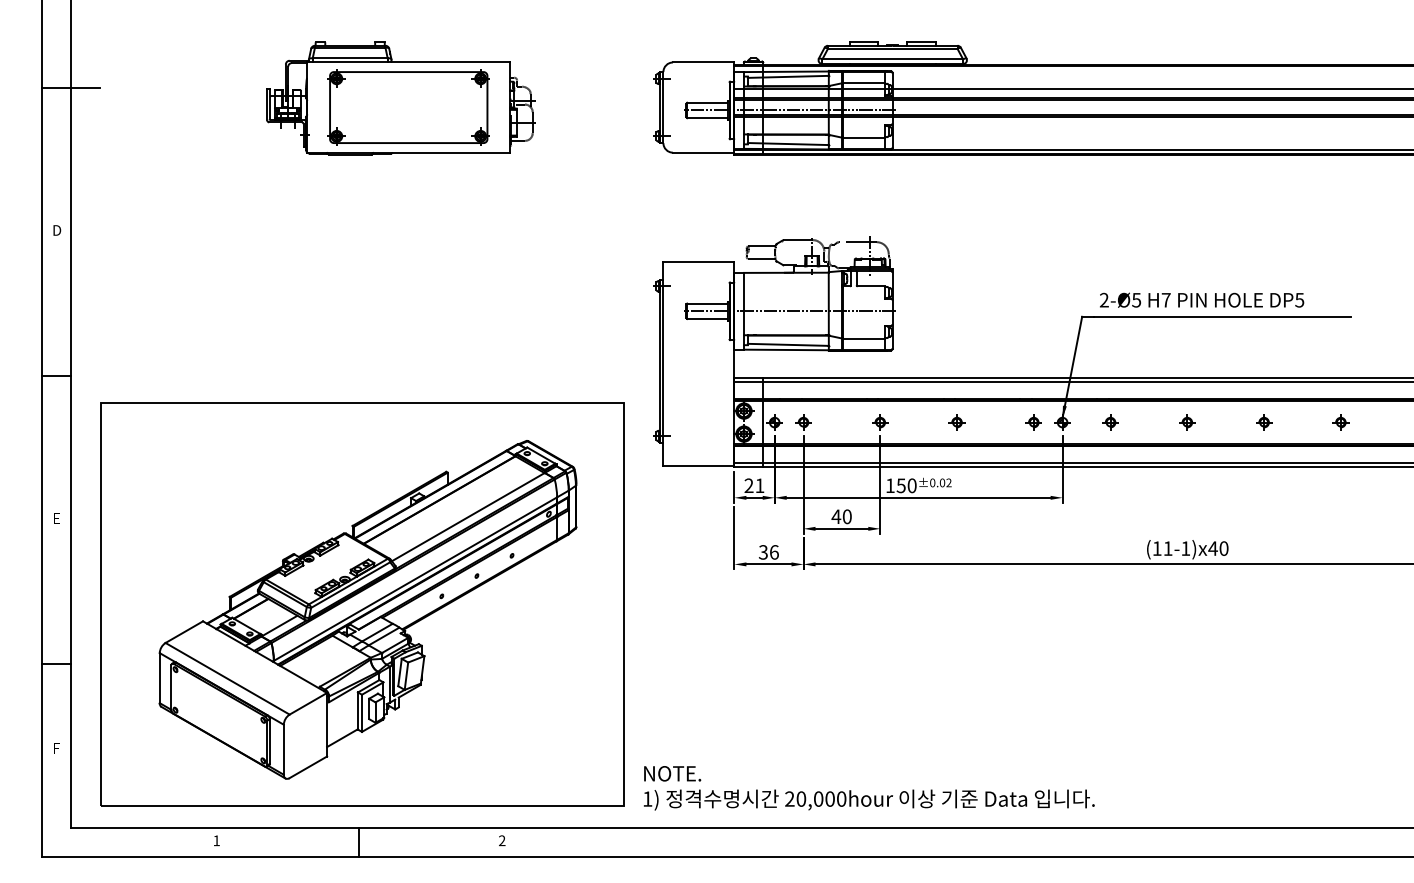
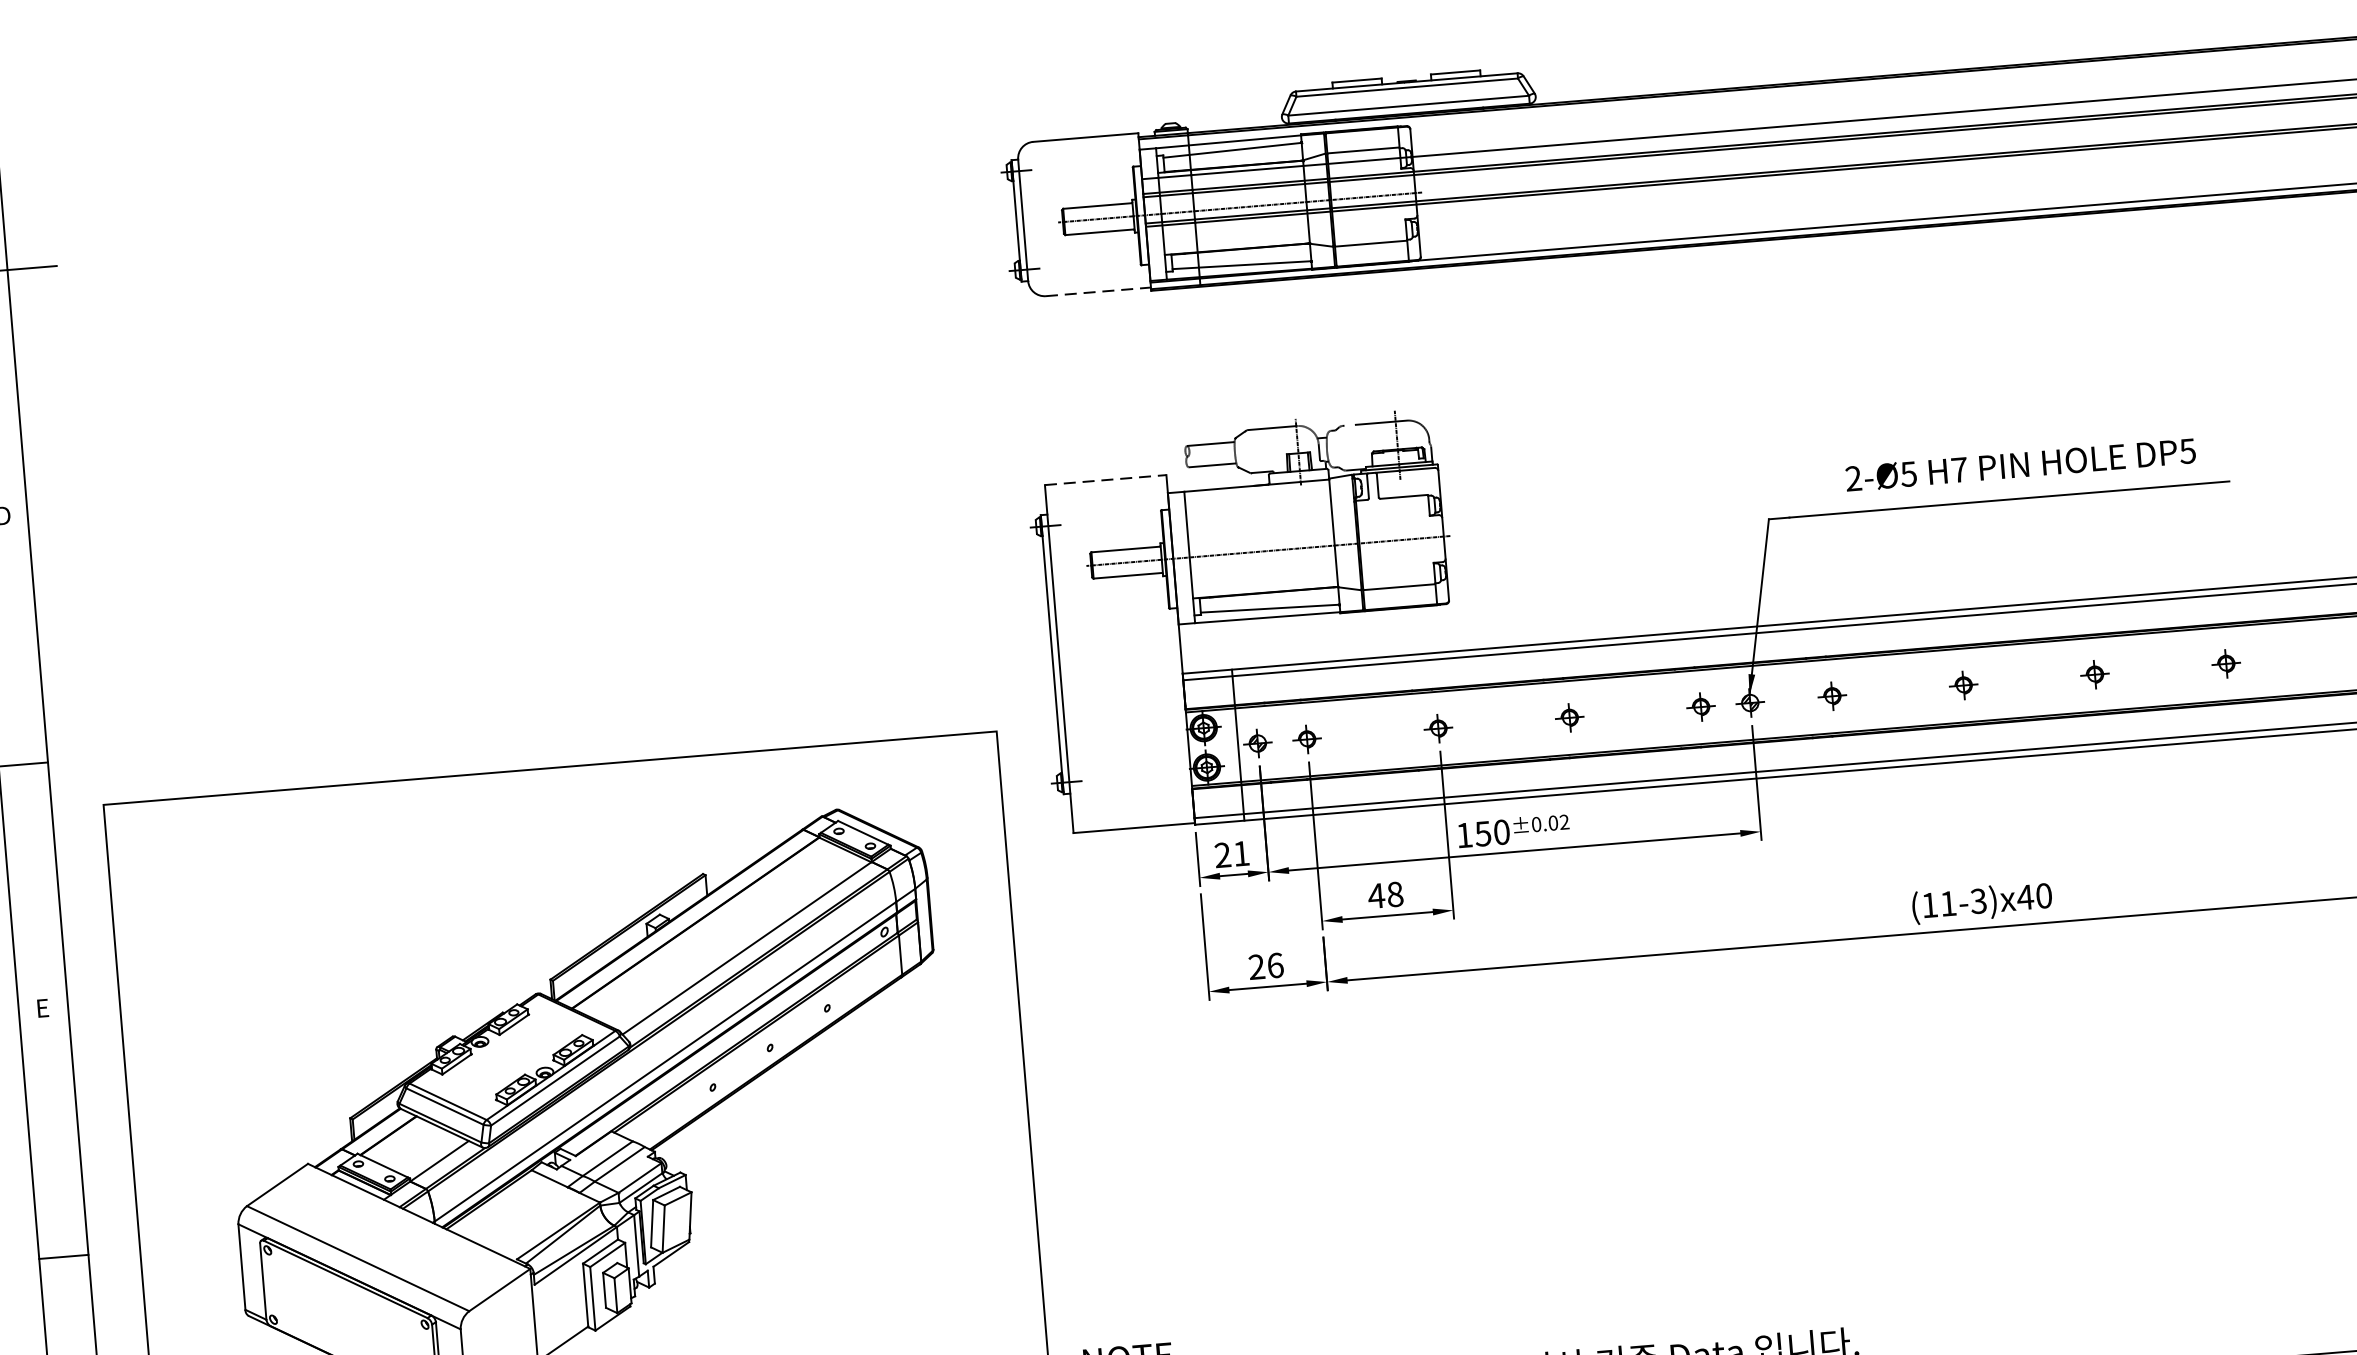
part: (400, 98) -> (572, 241), removed
line: (703, 152) -> (1098, 291), solid -> dashed
line: (698, 262) -> (1105, 480), solid -> dashed
text: (1202, 299) -> (2021, 463), moved
text: (846, 516) -> (1393, 894), 40 -> 48
text: (1185, 548) -> (1978, 901), (11-1)x40 -> (11-3)x40
text: (762, 552) -> (1255, 967), 36 -> 26

